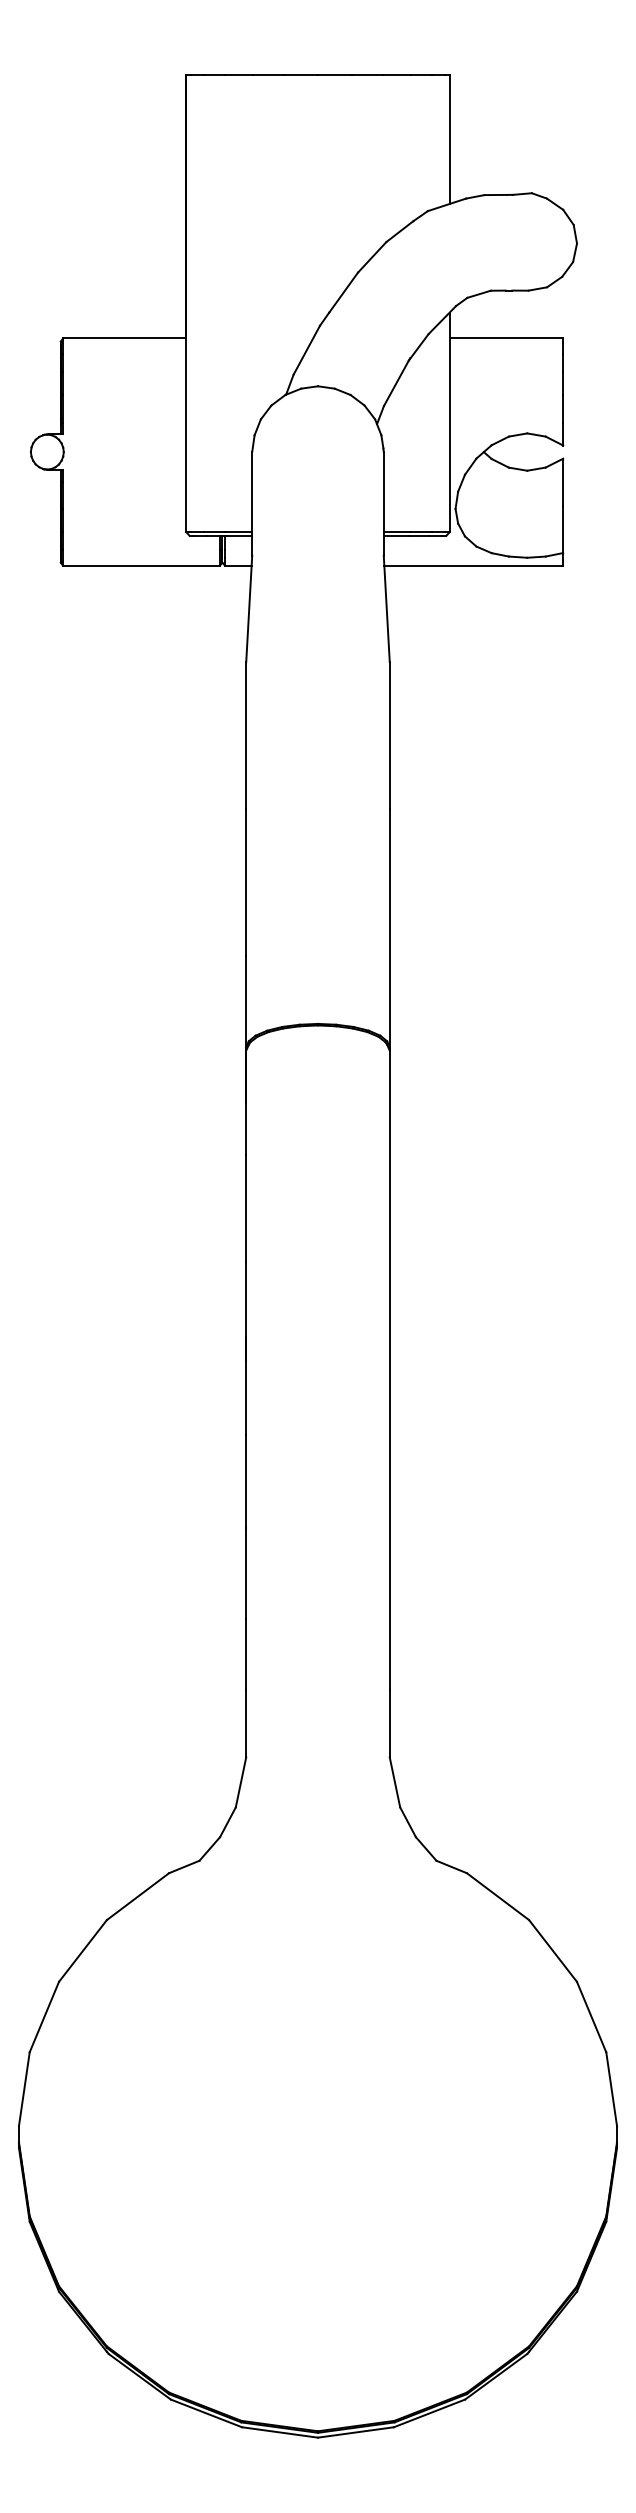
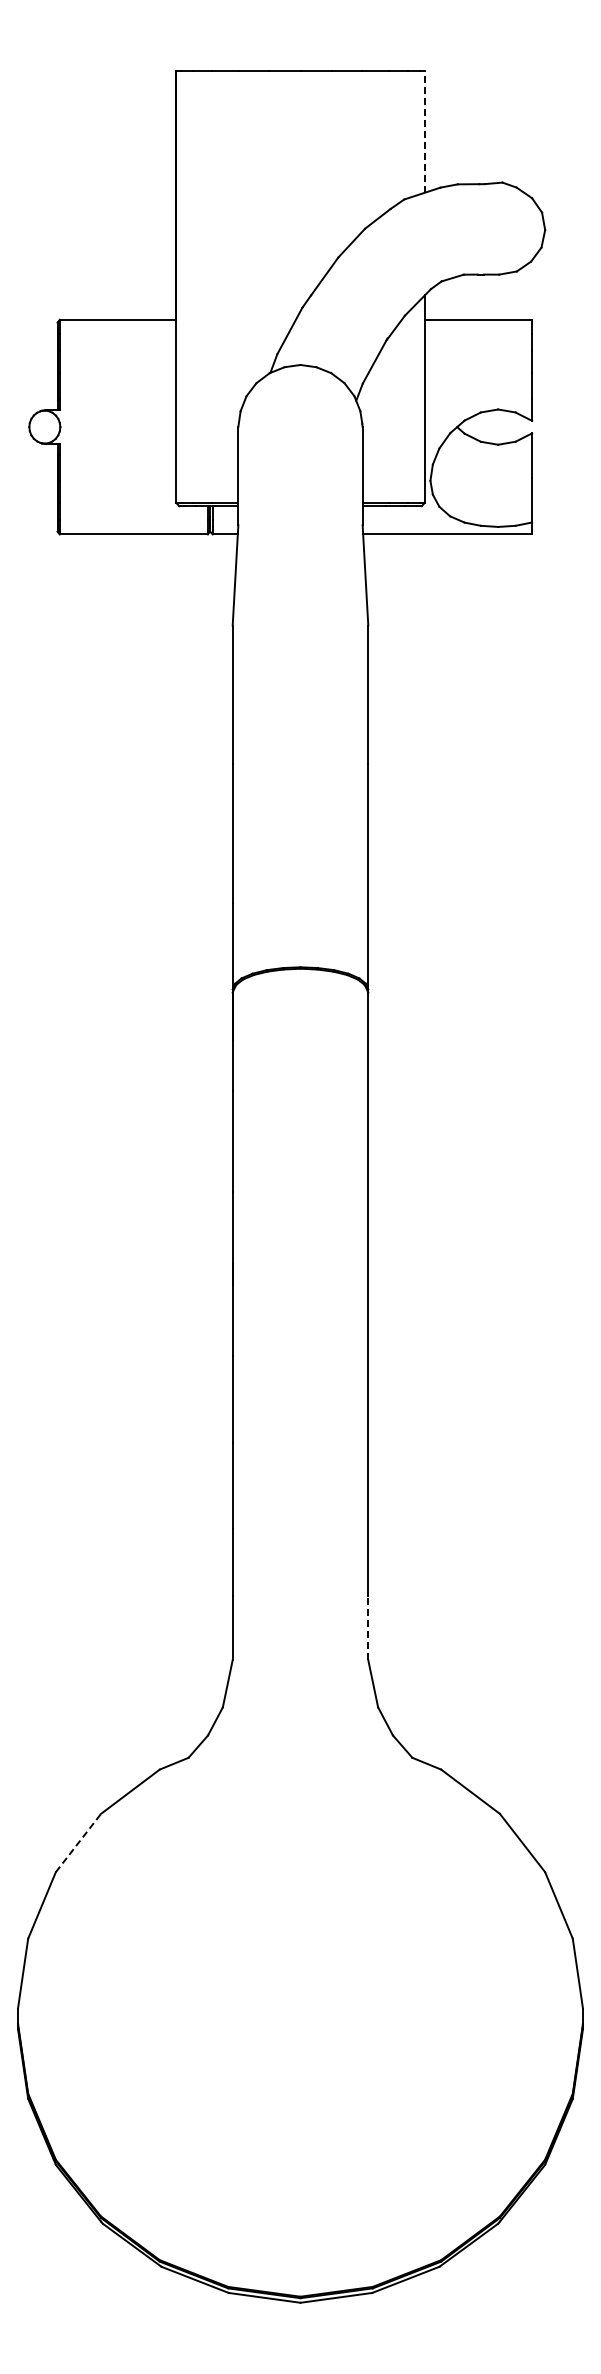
line: (449, 139) -> (424, 131), solid -> dashed
line: (389, 1722) -> (368, 1627), solid -> dashed
line: (82, 1951) -> (78, 1843), solid -> dashed

